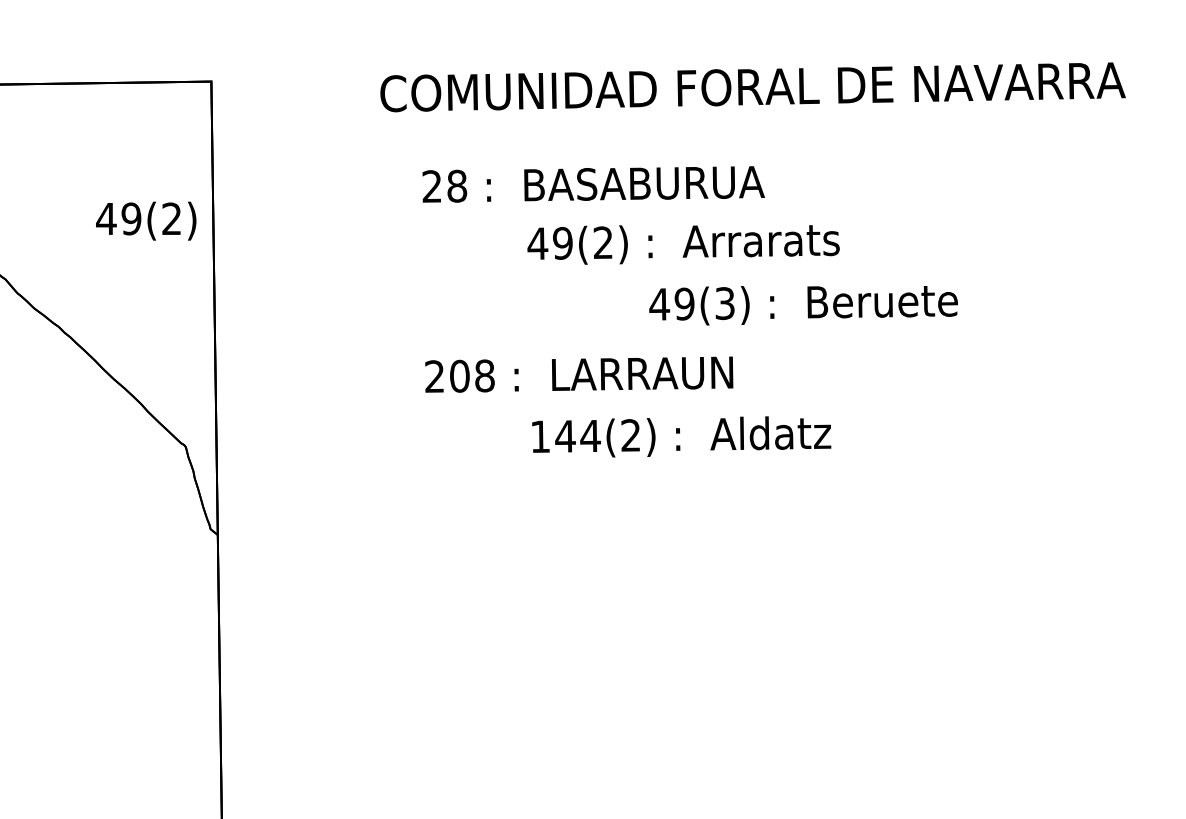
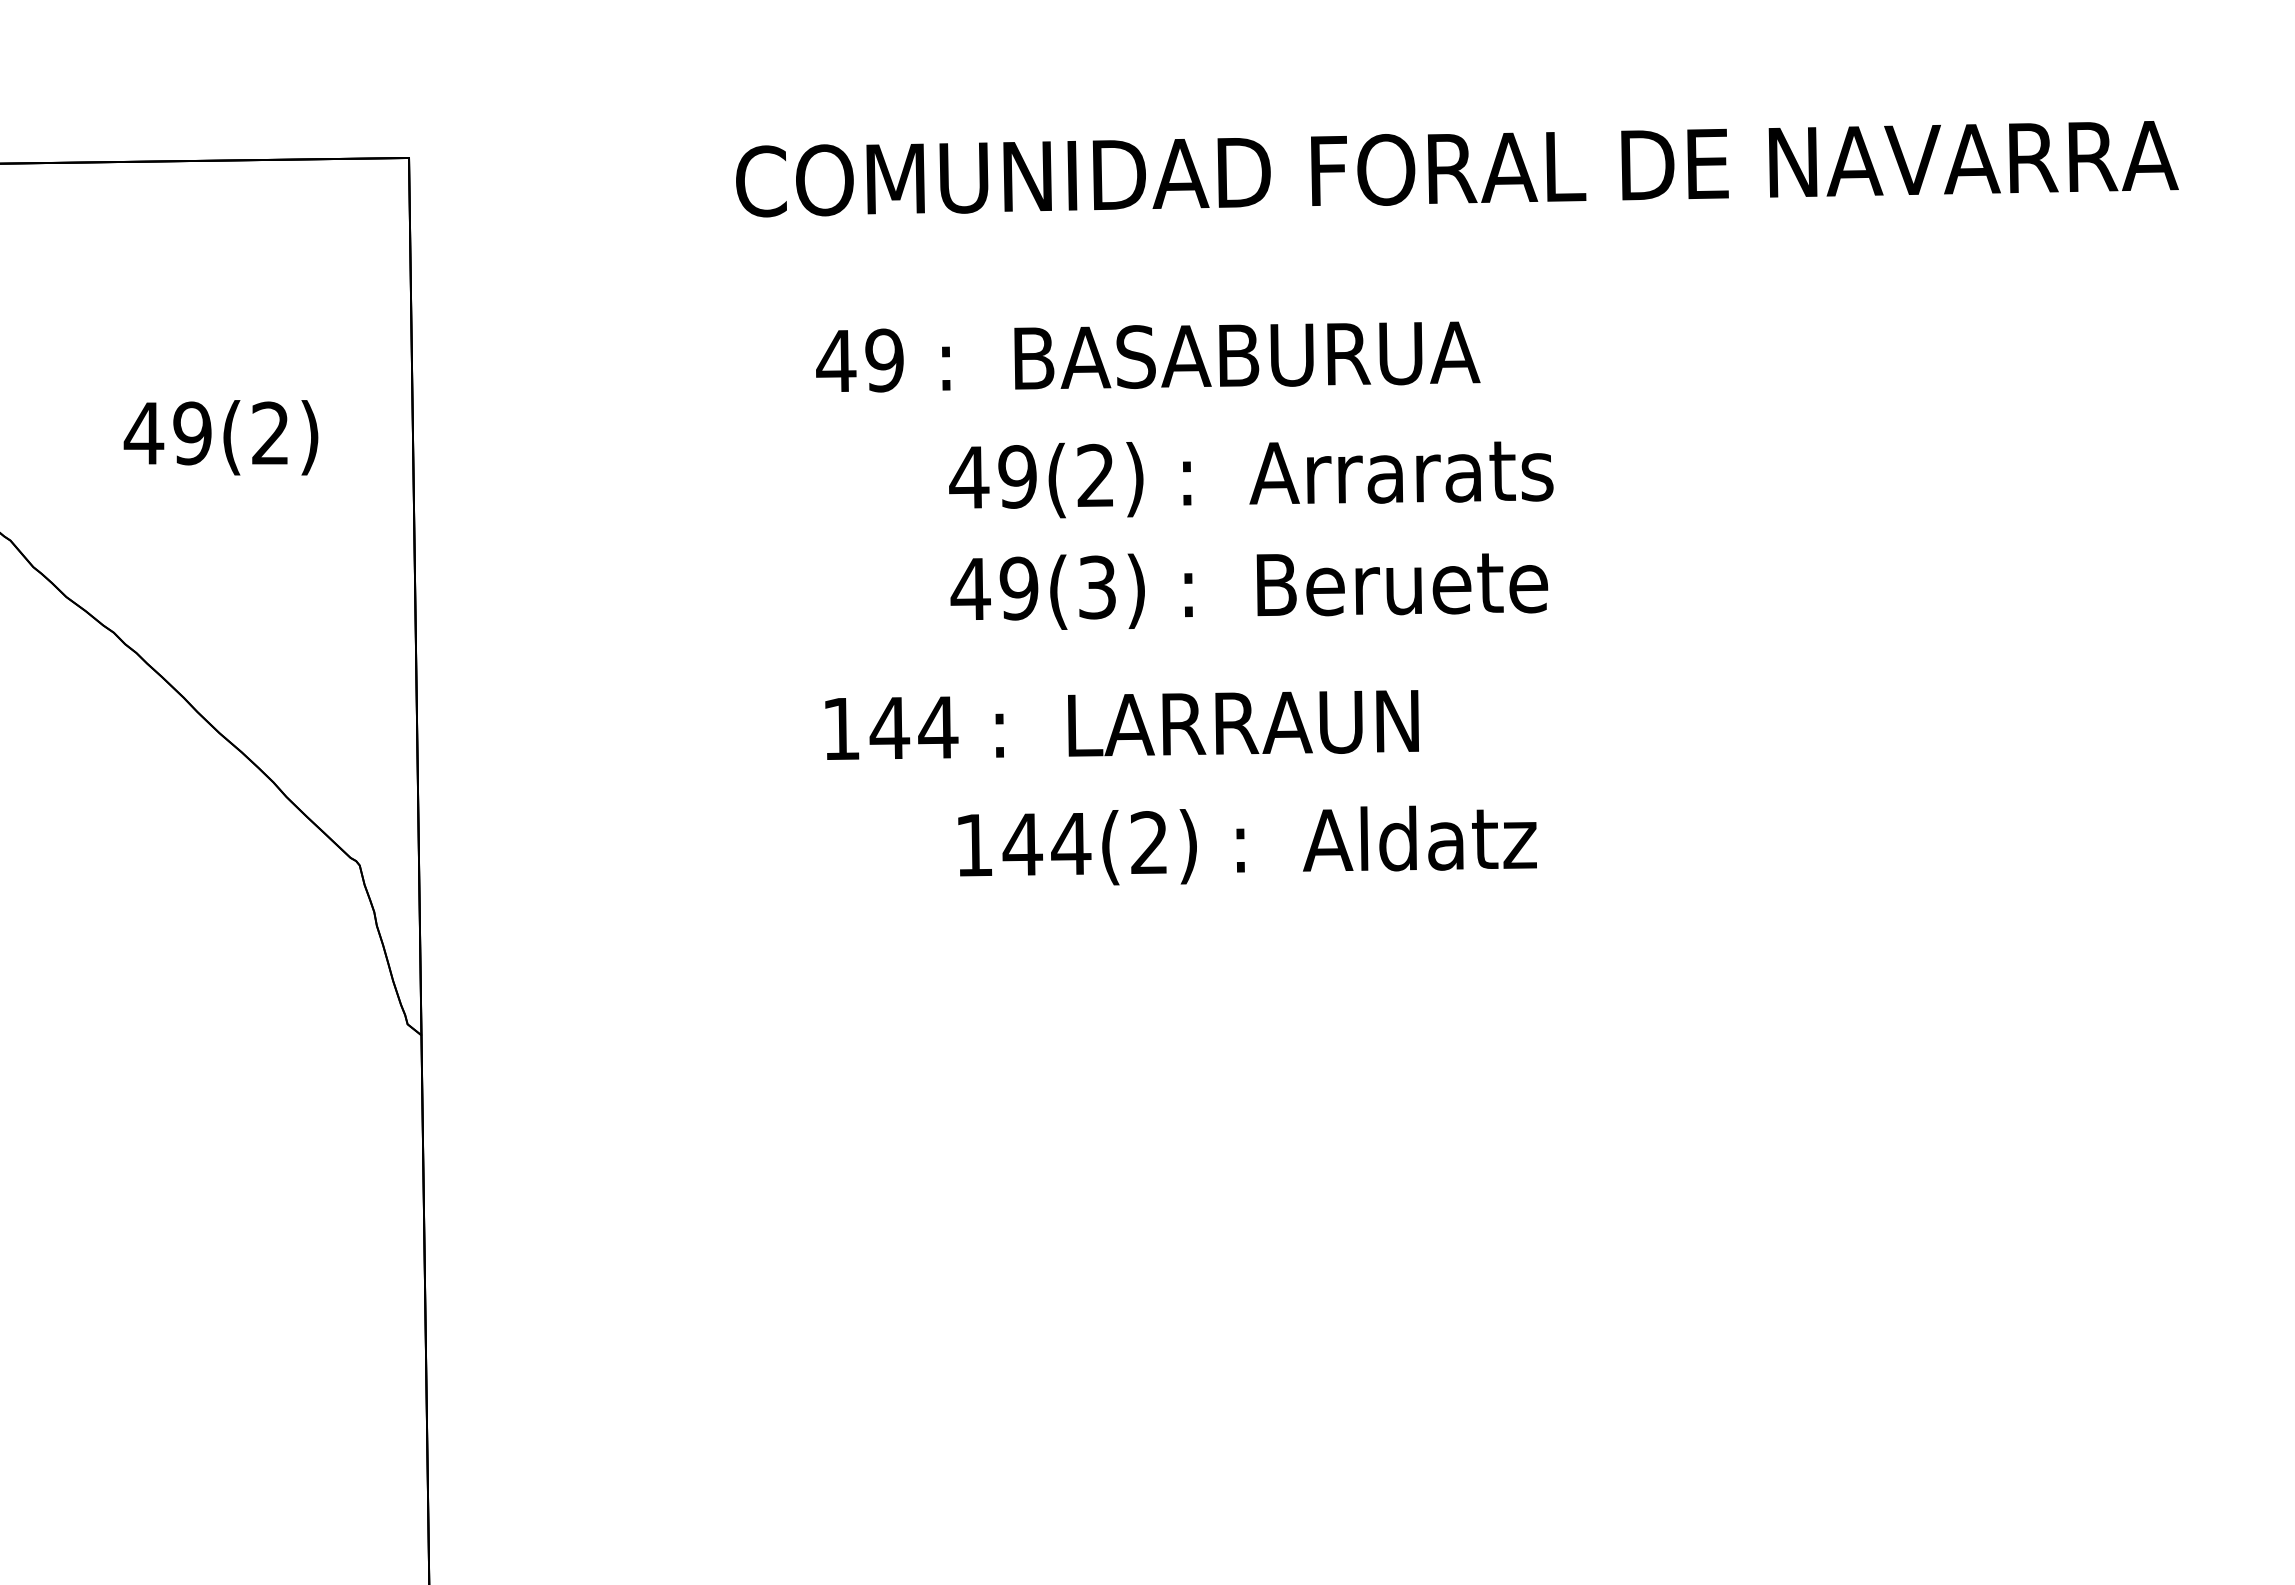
text: (444, 185) -> (860, 359), 28 -> 49
text: (146, 220) -> (221, 436), moved
text: (683, 244) -> (1251, 479), moved
text: (803, 305) -> (1249, 591), moved
text: (460, 375) -> (891, 726), 208 -> 144
text: (681, 436) -> (1247, 844), moved

